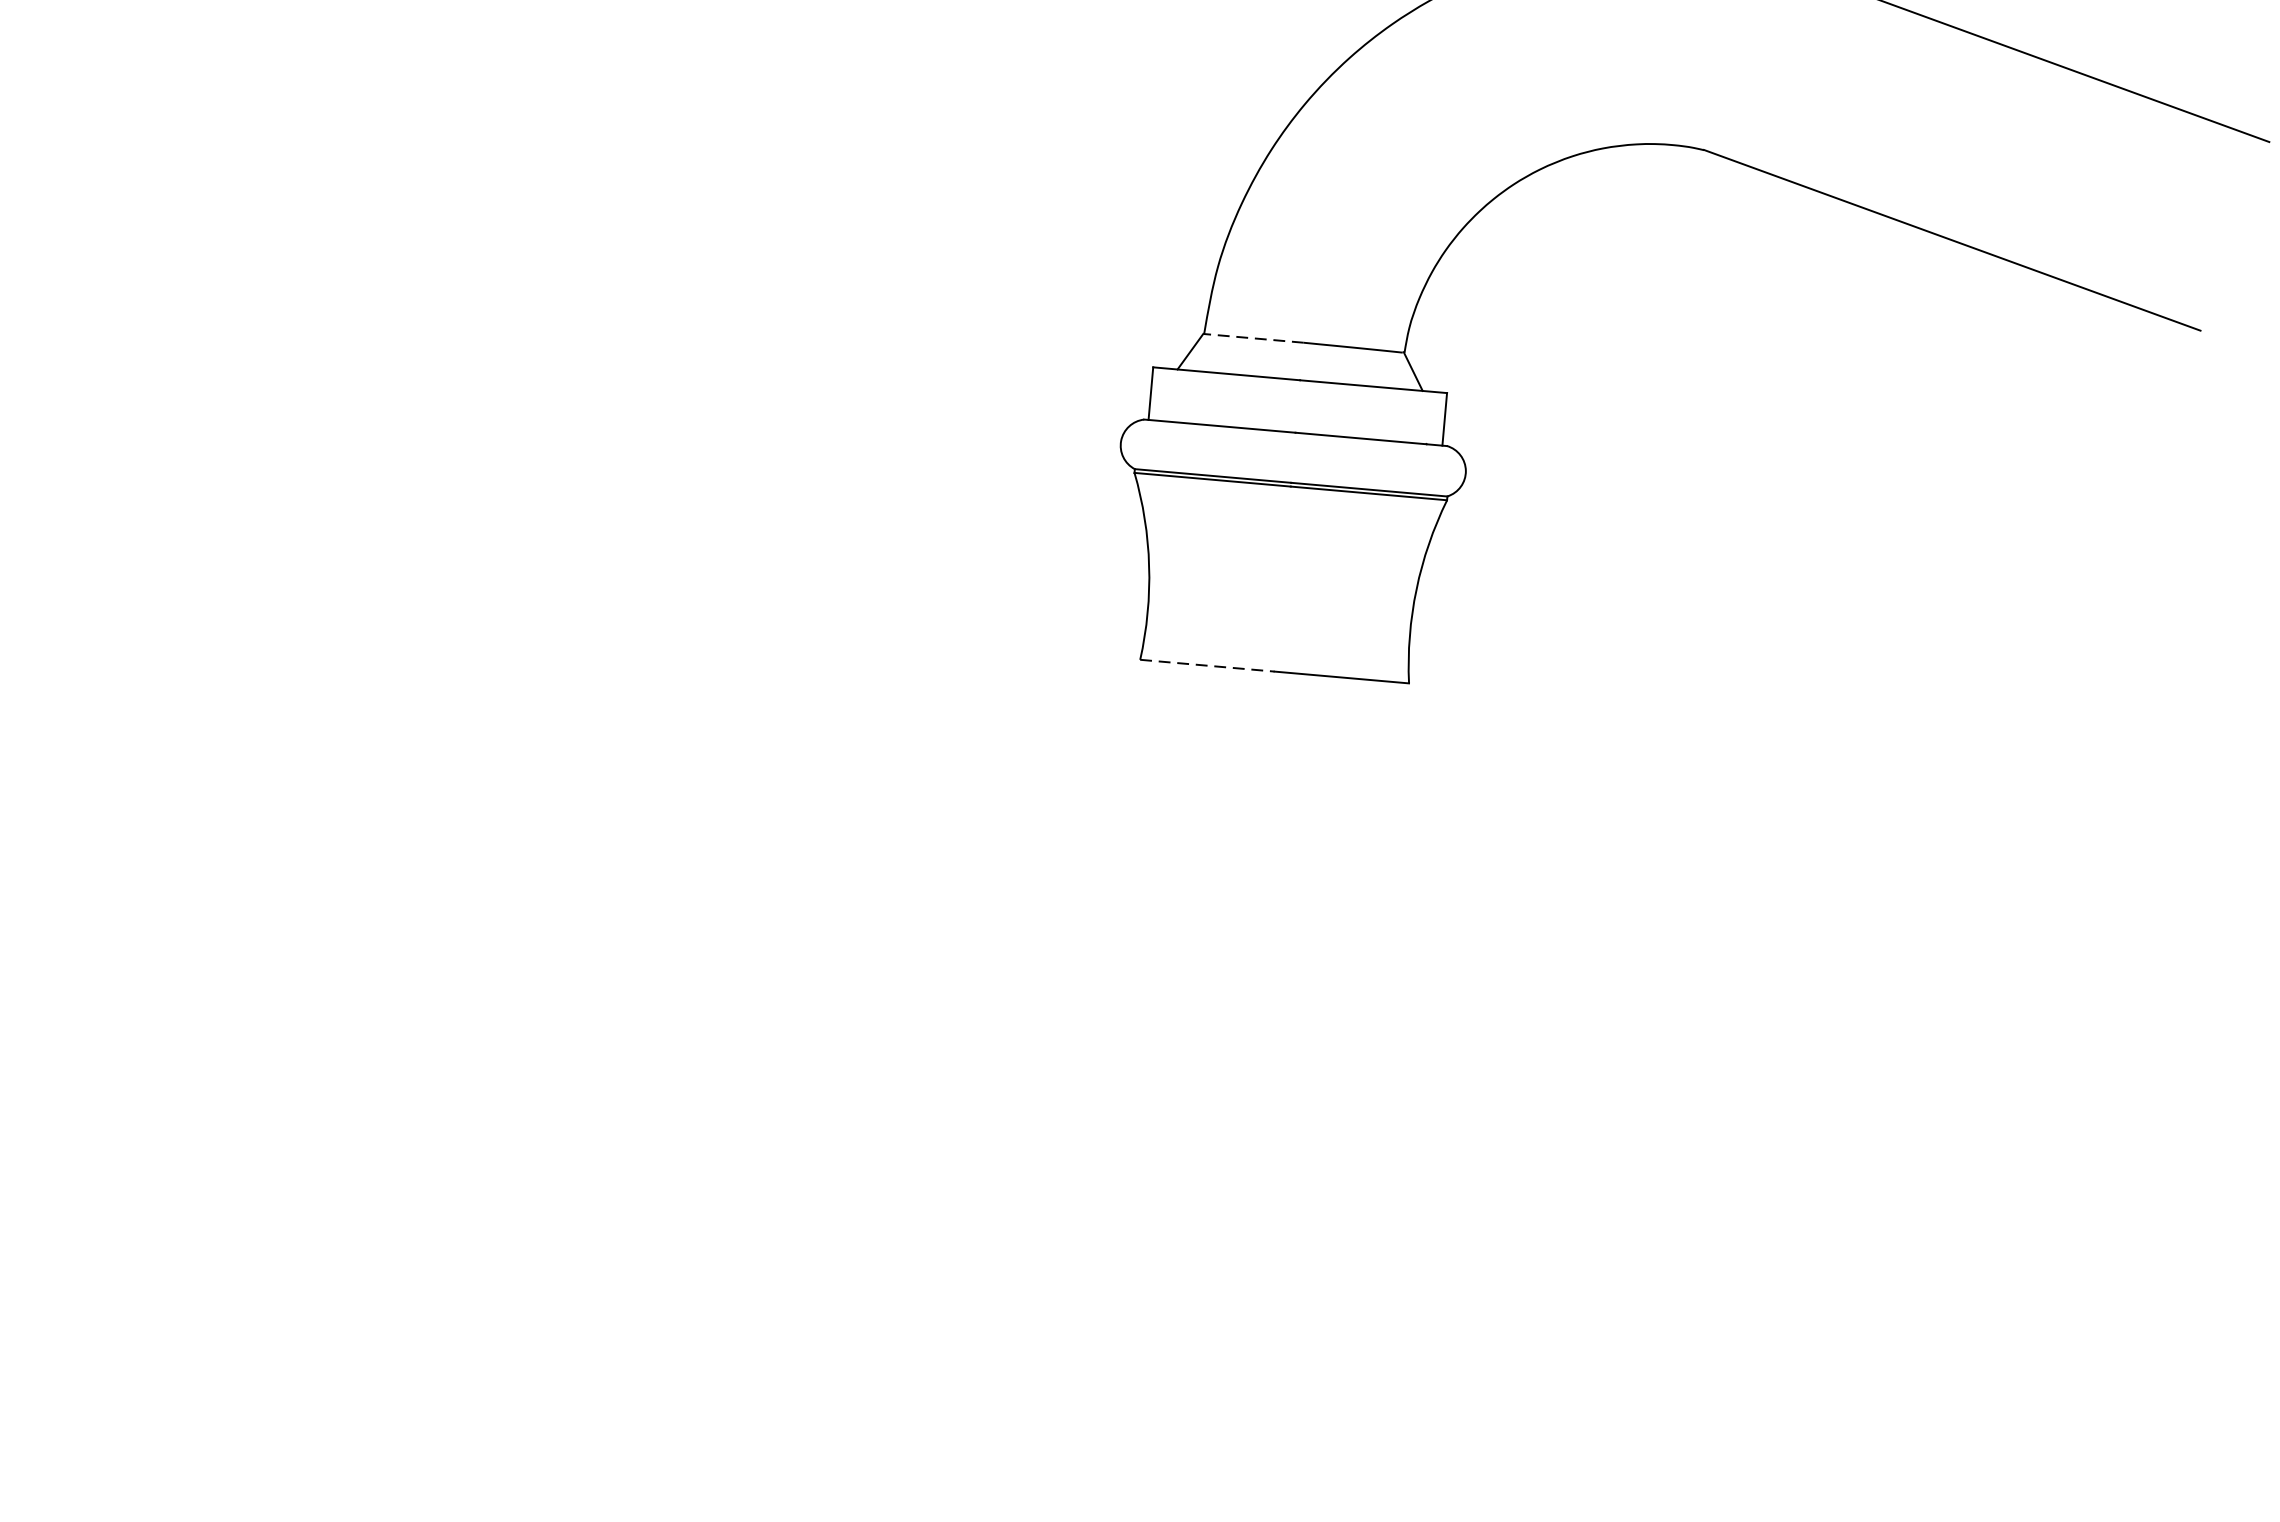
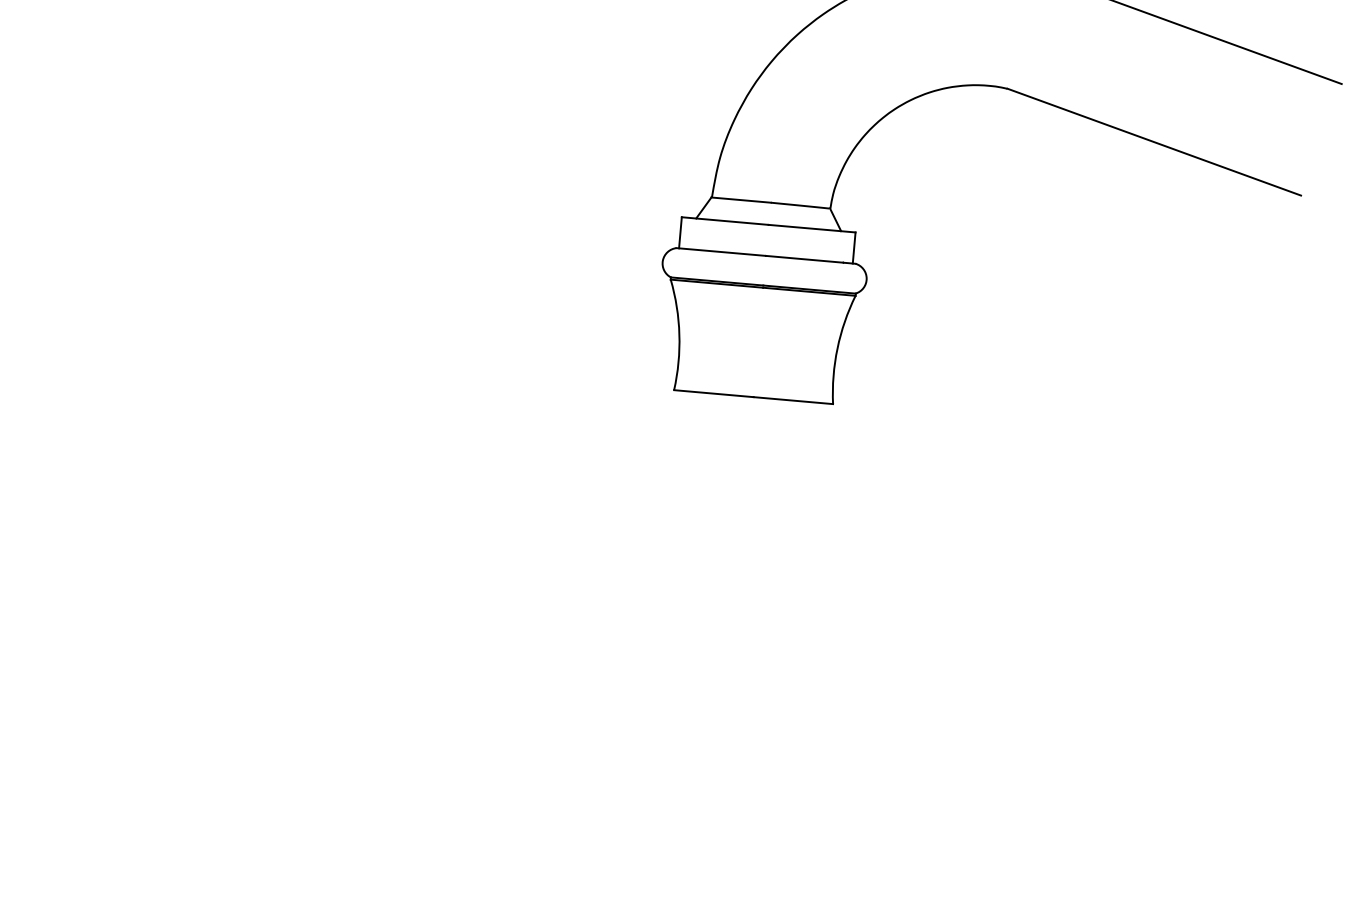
line: (1254, 339) -> (741, 200), dashed -> solid
line: (1206, 665) -> (713, 393), dashed -> solid

